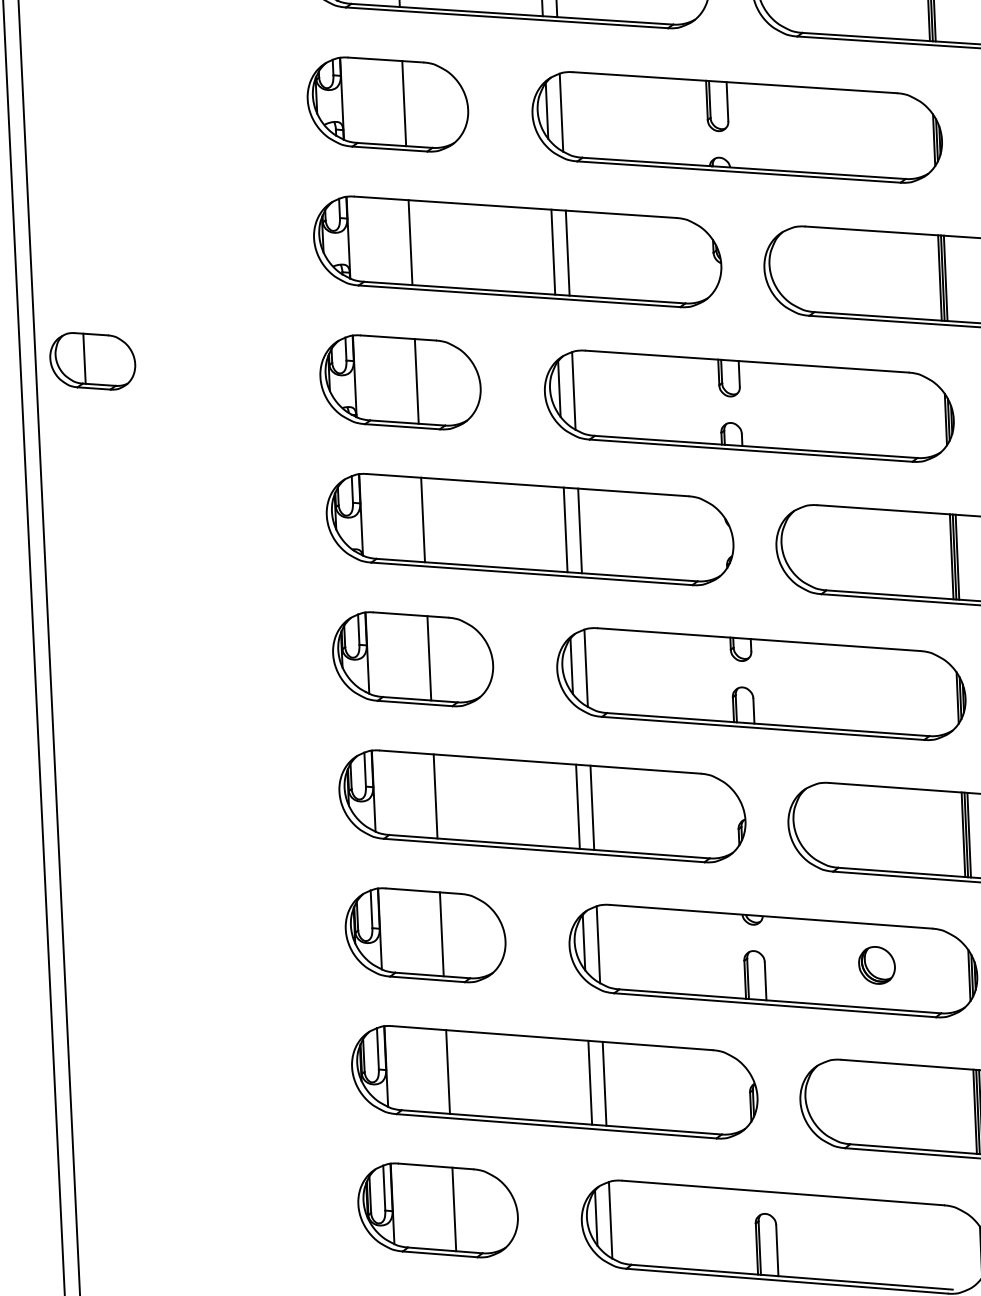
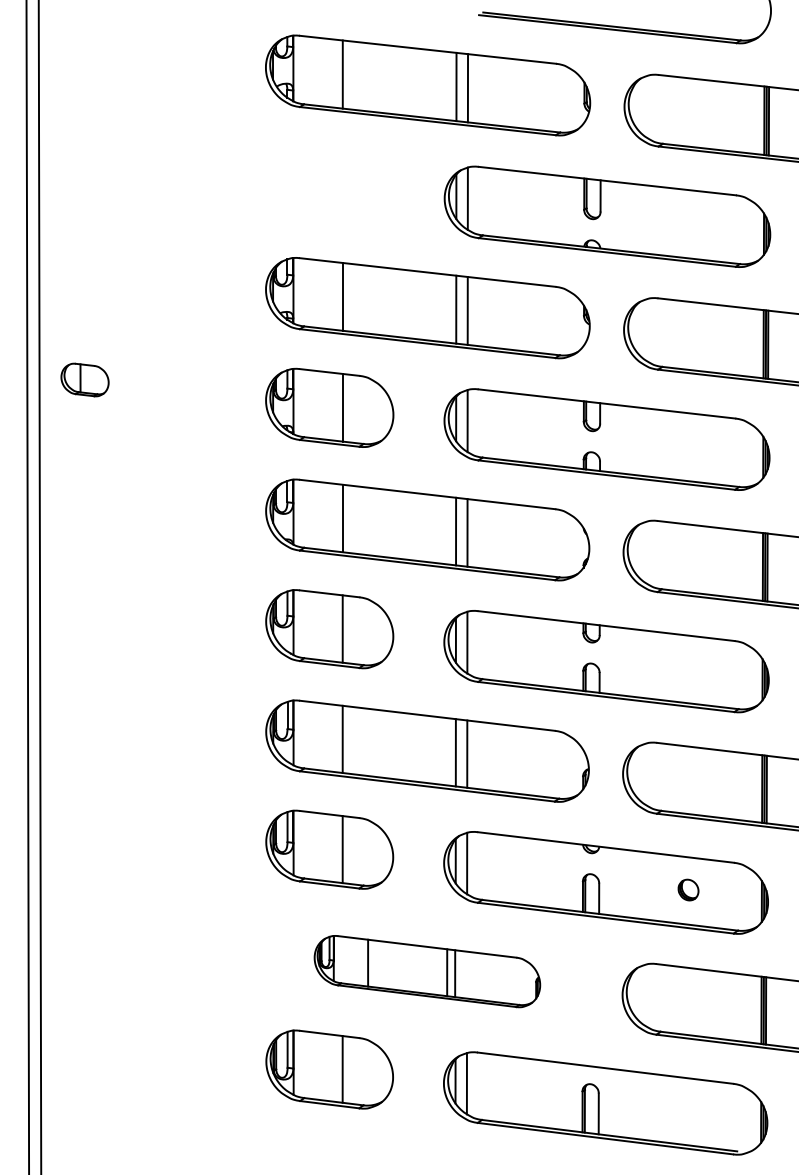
part: (387, 103) -> (329, 185), removed
part: (91, 360) -> (84, 379), size x0.7
part: (876, 964) -> (688, 889), size x0.7
part: (554, 1082) -> (427, 971), size x0.7

